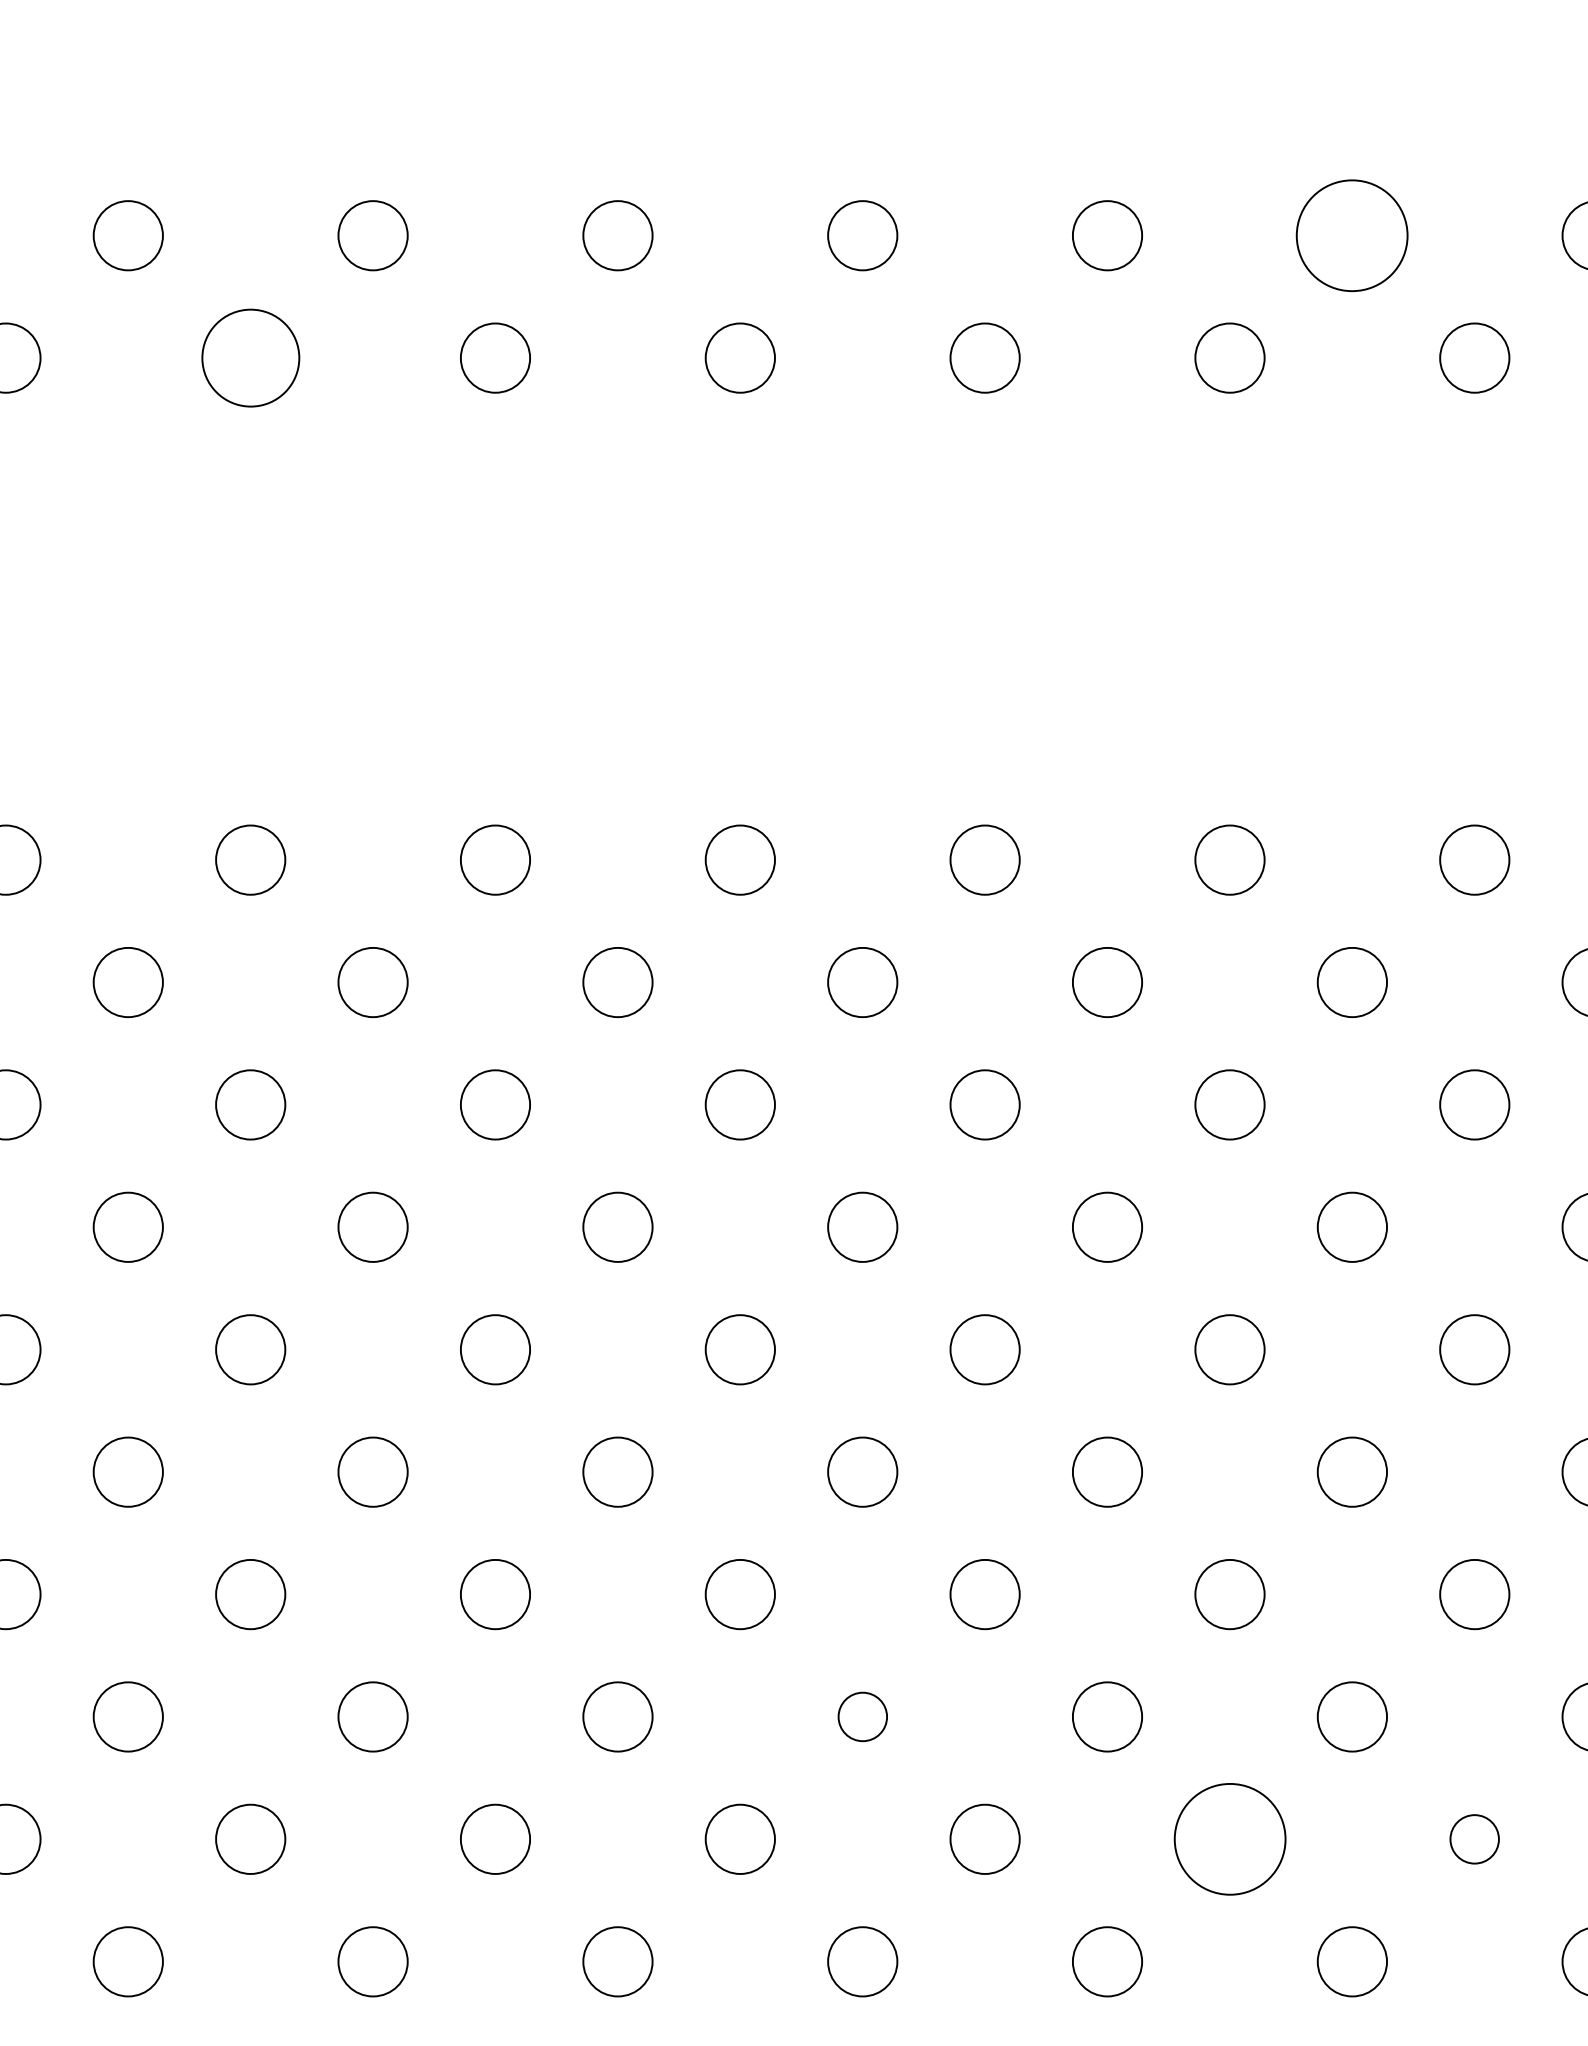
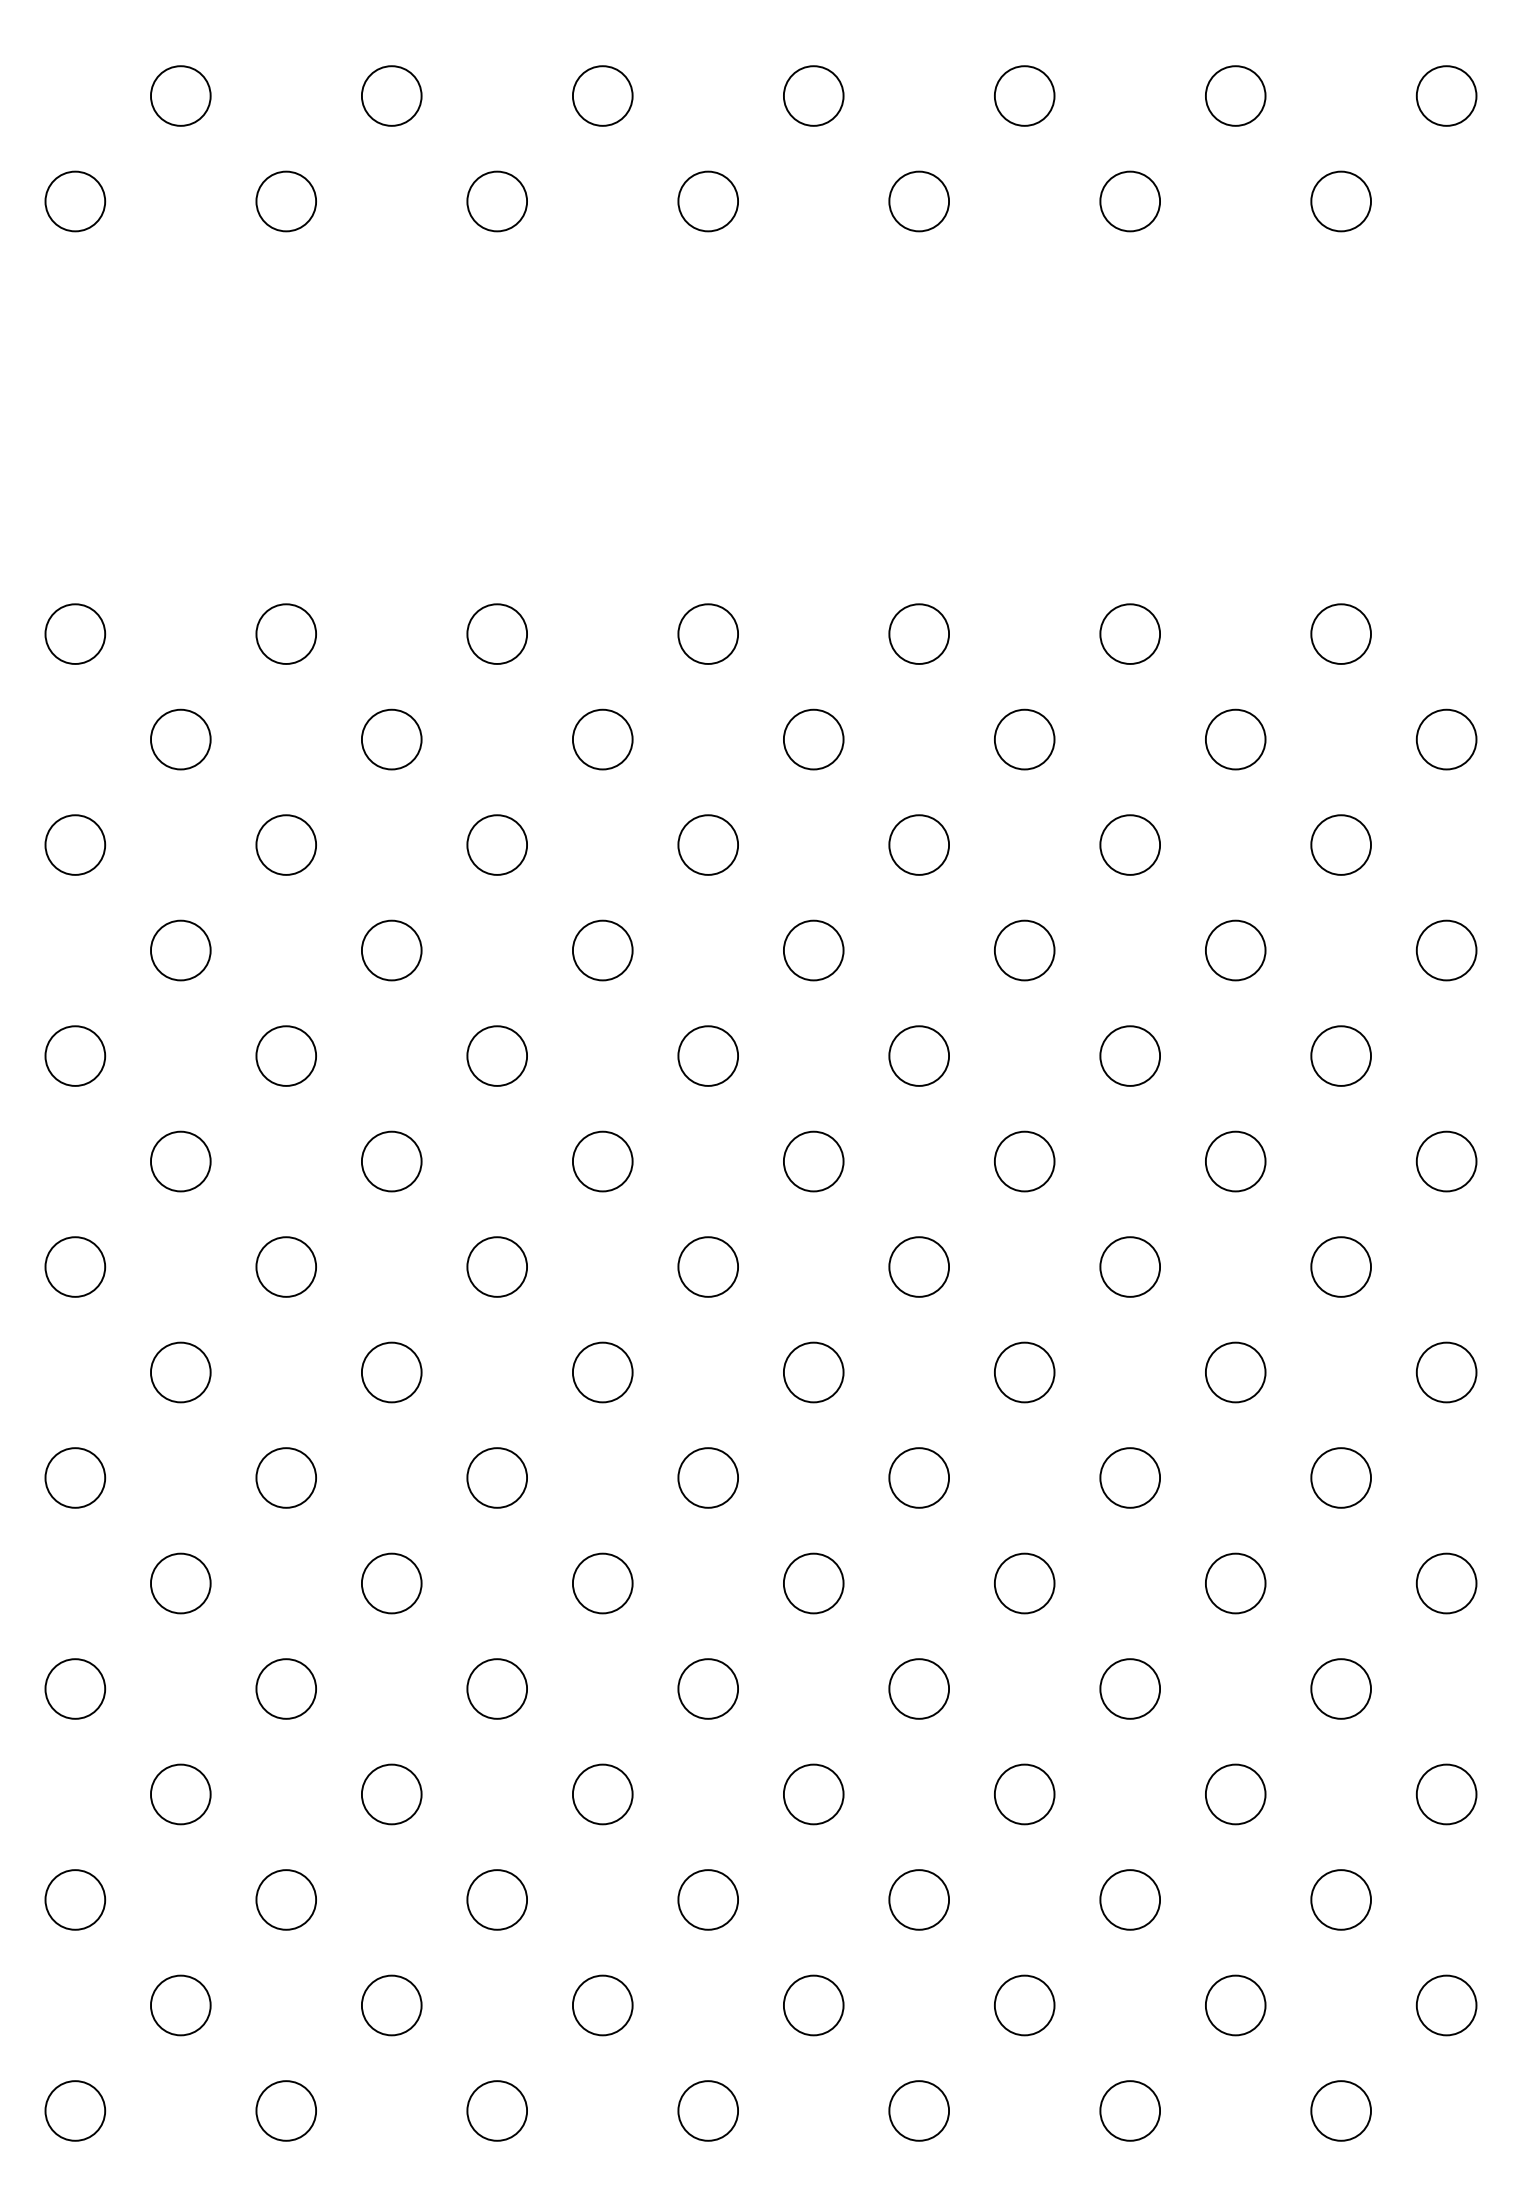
circle: (1352, 235) -> (1235, 95), size x0.62
circle: (249, 358) -> (285, 201), size x0.71
circle: (862, 1716) -> (813, 1372), size x1.43
circle: (1229, 1838) -> (1129, 1477), size x0.62
circle: (1474, 1838) -> (1340, 1477), size x1.43

